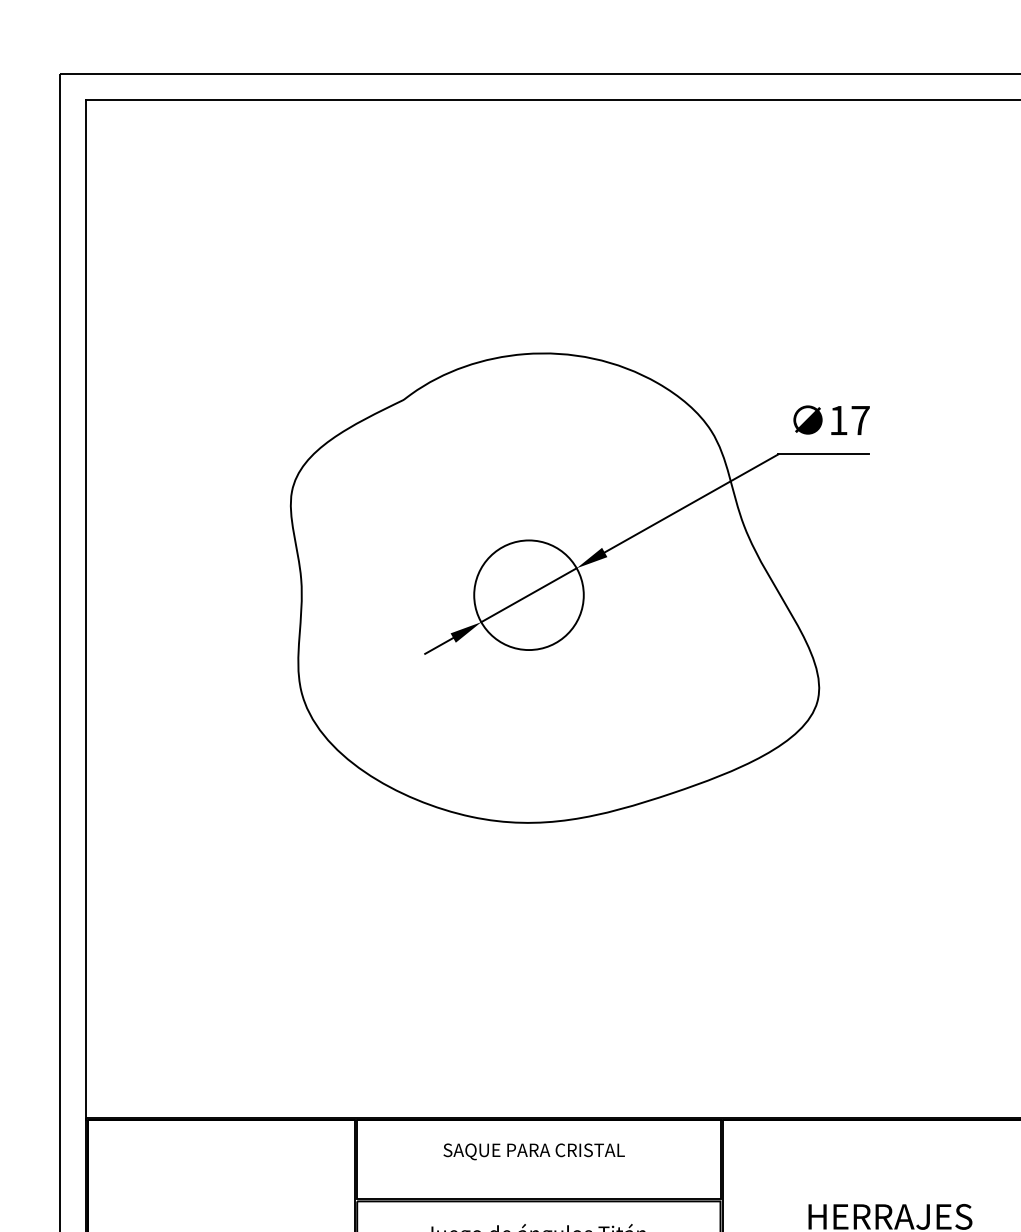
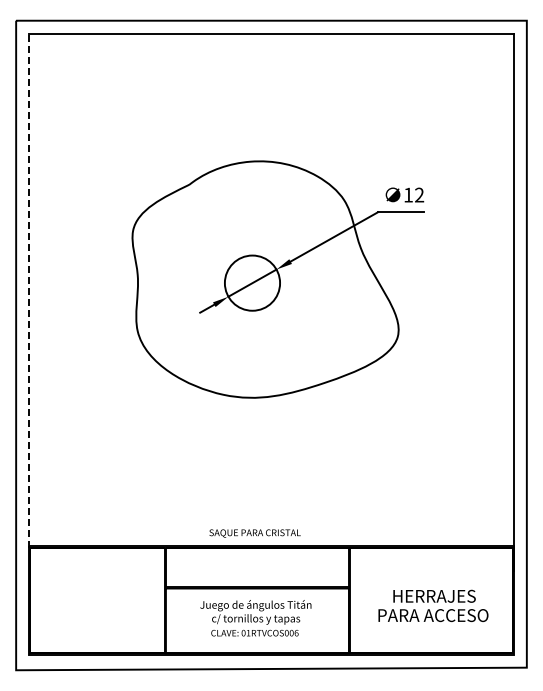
text: (860, 419) -> (419, 194), 17 -> 12
line: (86, 609) -> (29, 290), solid -> dashed
text: (532, 1151) -> (254, 533), moved

